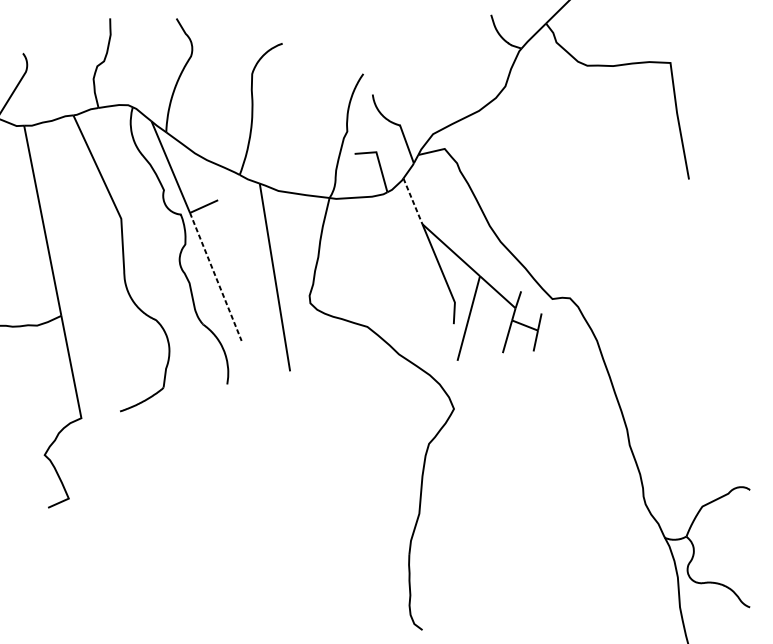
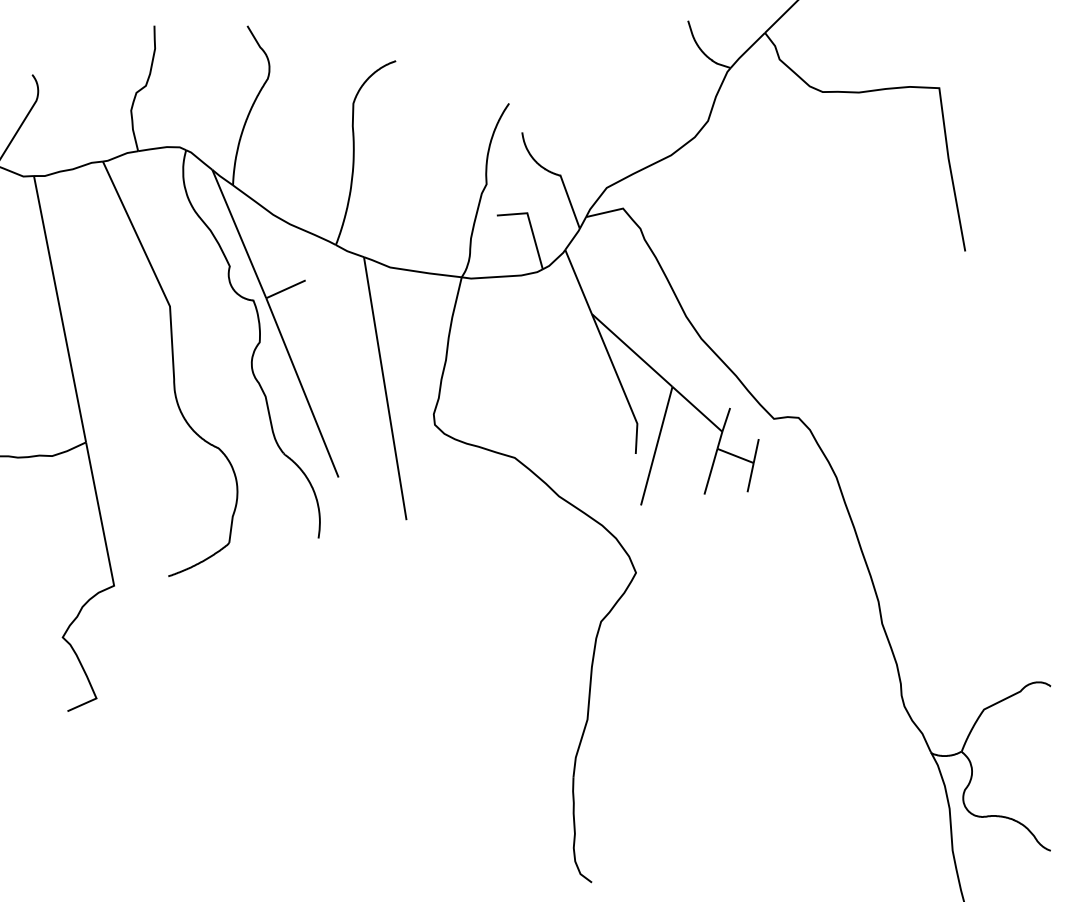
line: (412, 200) -> (578, 281), dashed -> solid
line: (215, 276) -> (302, 387), dashed -> solid

